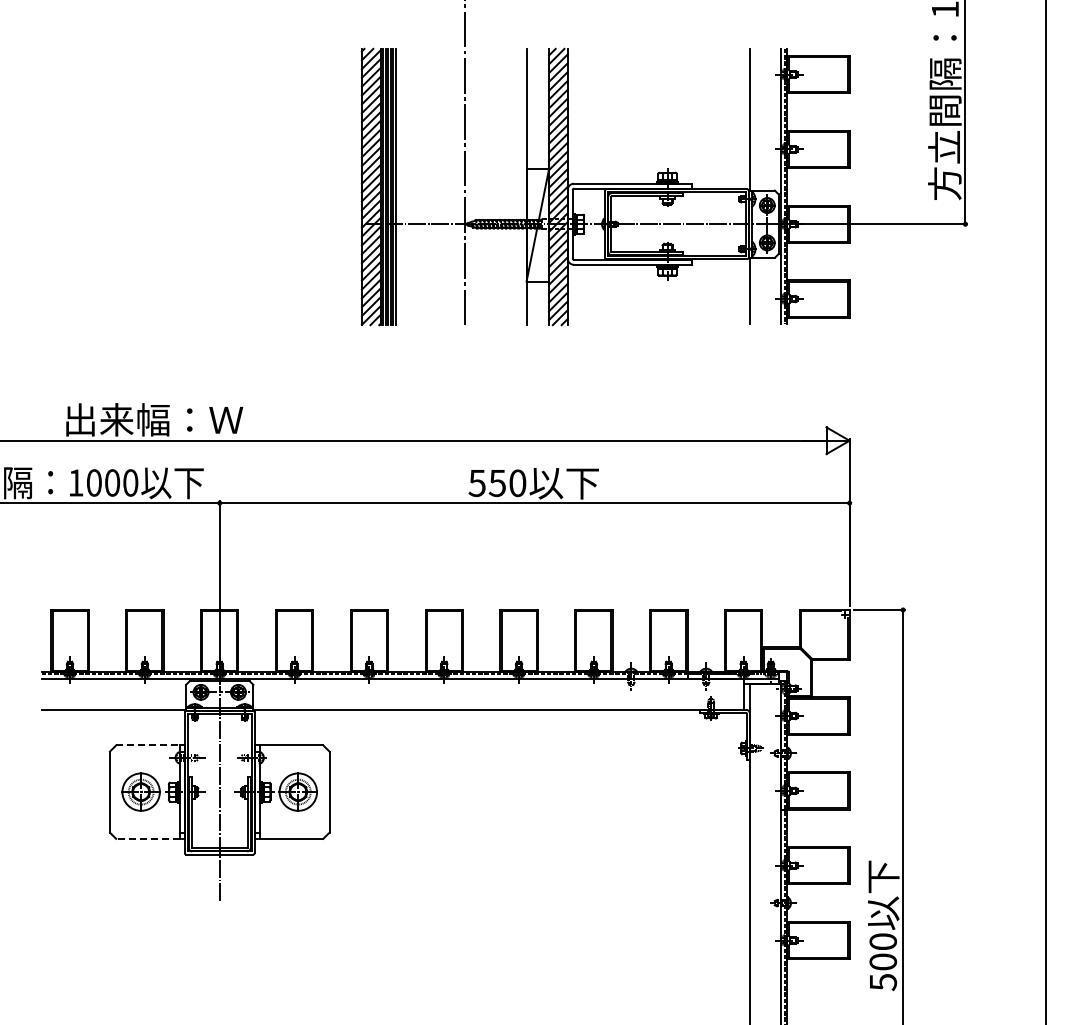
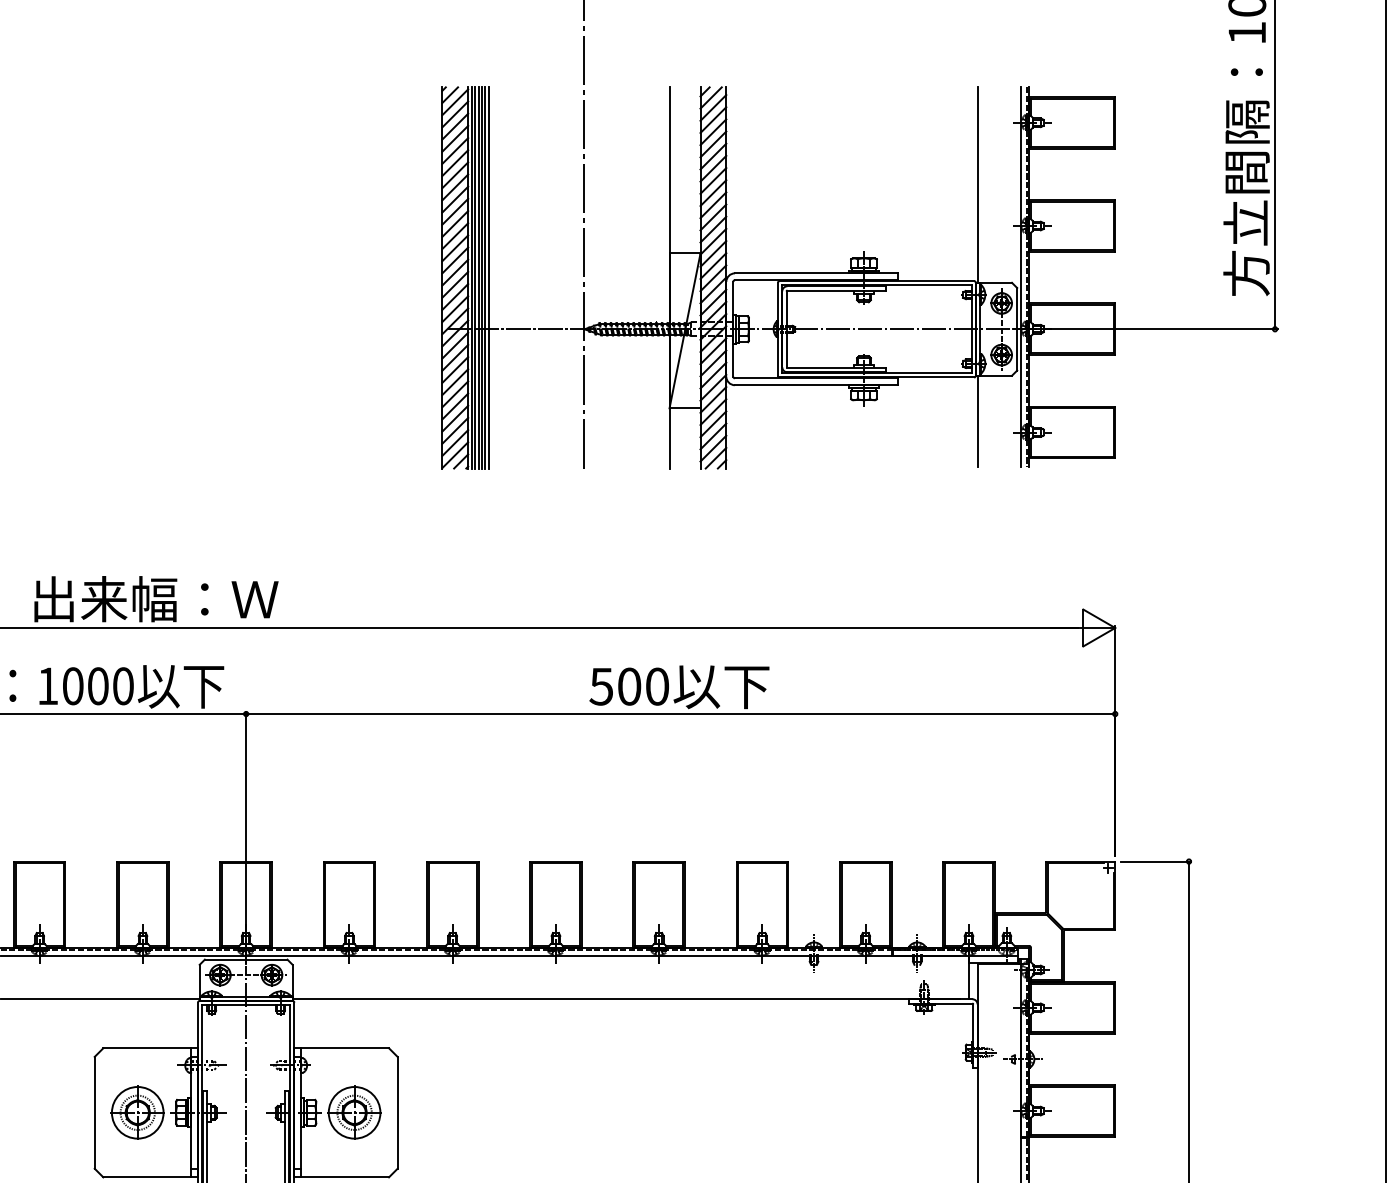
text: (496, 482) -> (628, 685), 550 -> 500
line: (148, 745) -> (147, 1048), dashed -> solid
line: (148, 838) -> (147, 1176), dashed -> solid

